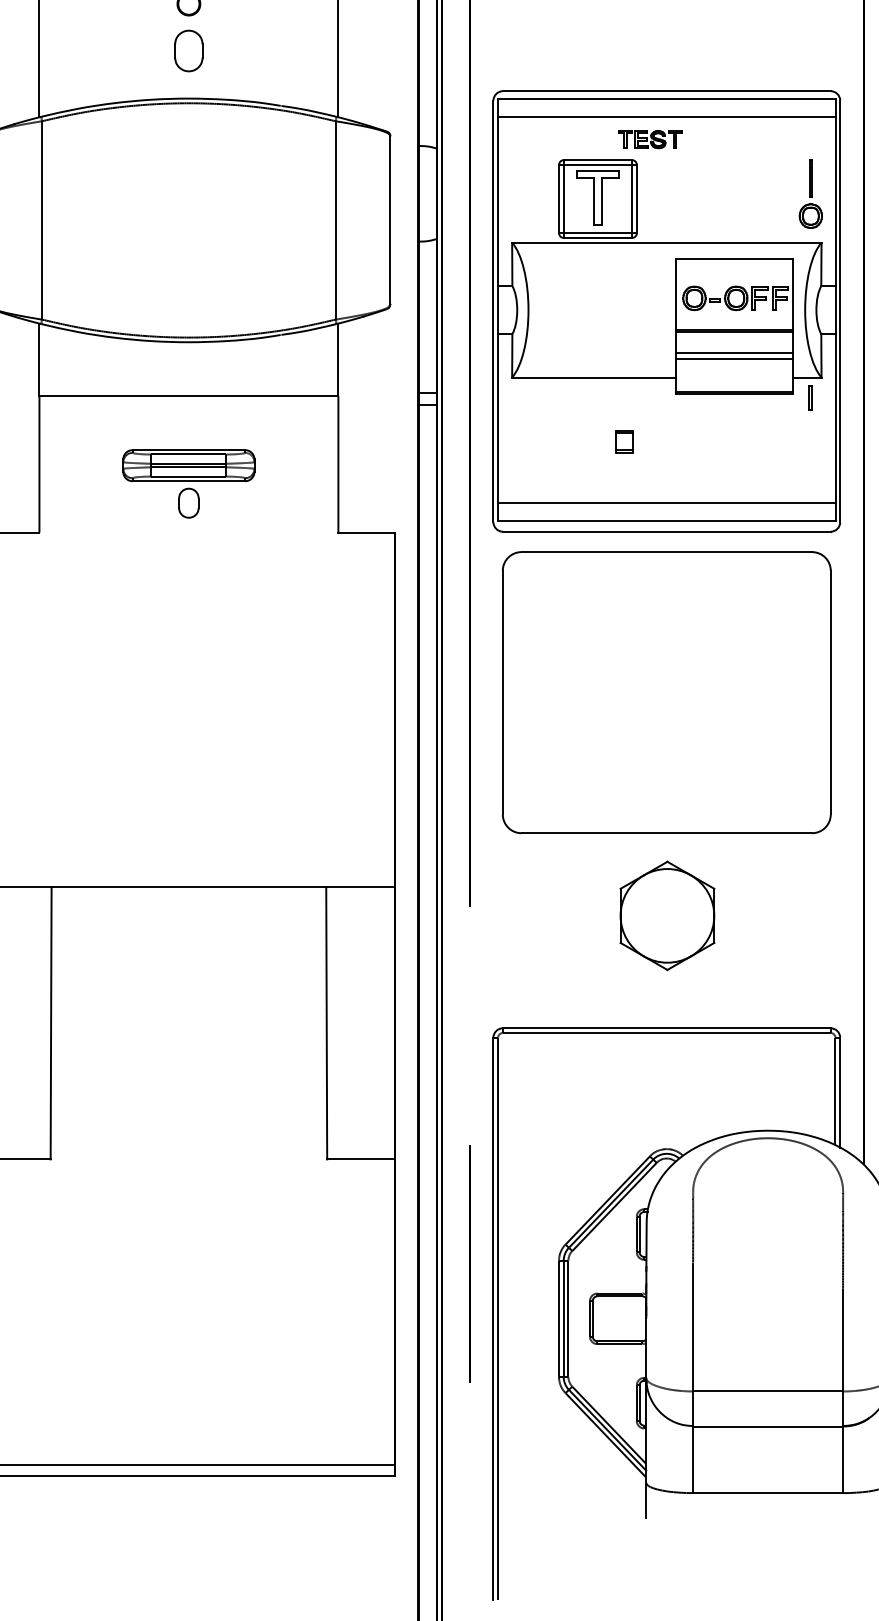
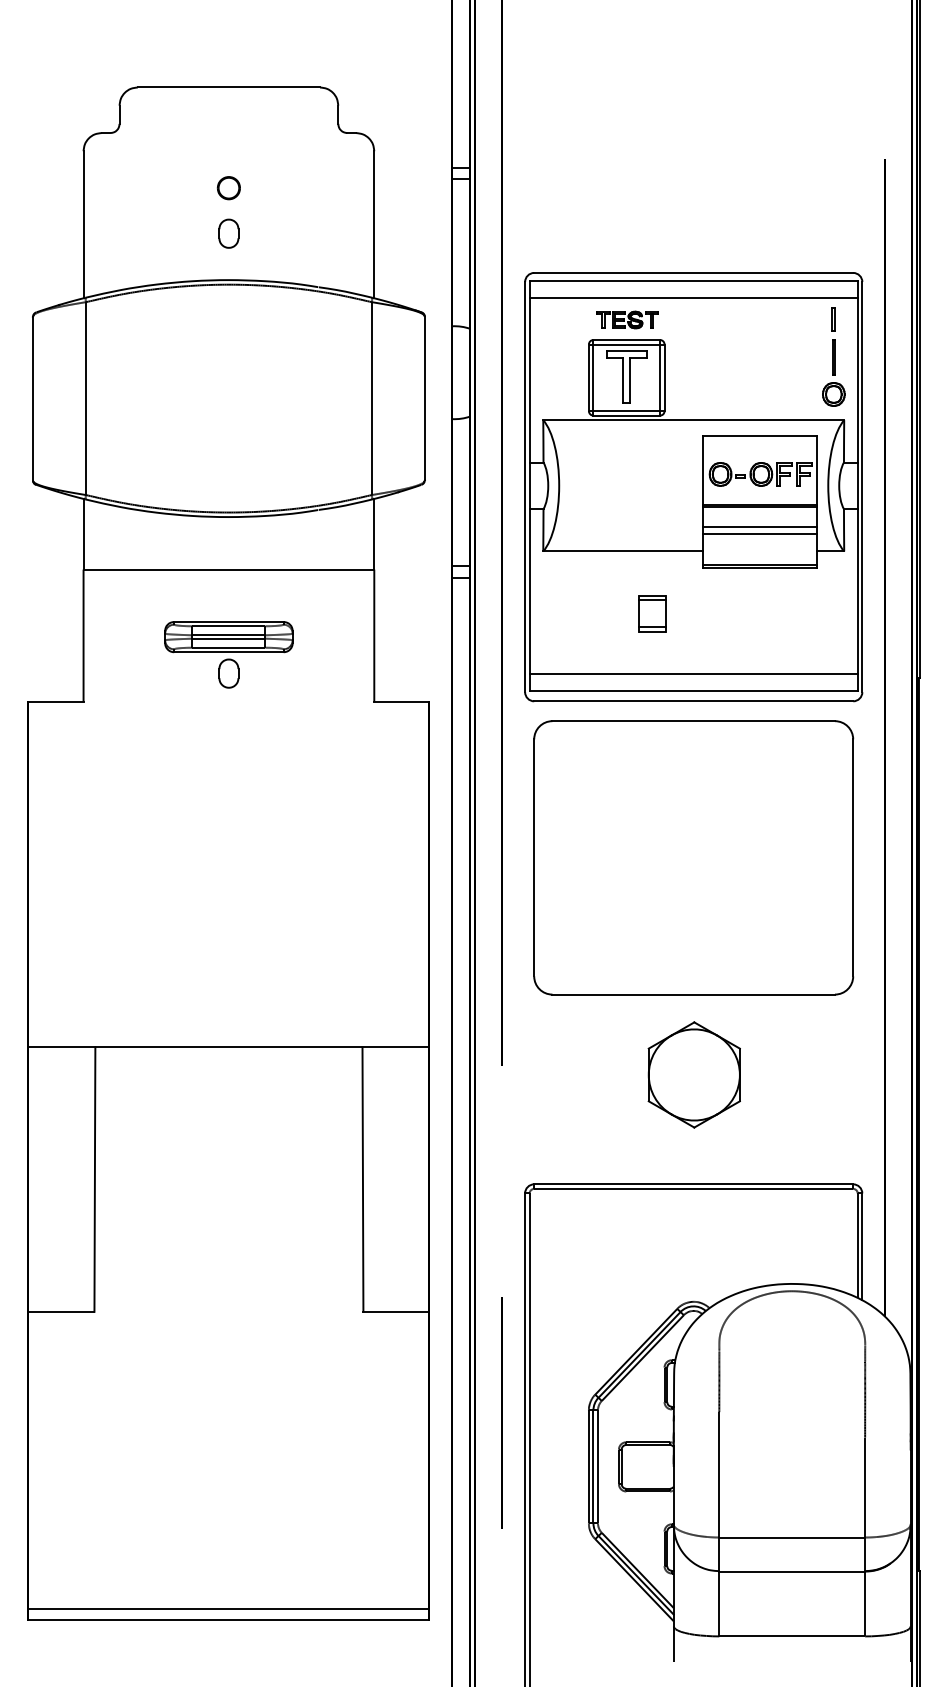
part: (188, 50) -> (228, 233), size x0.71
part: (650, 139) -> (627, 319), moved
line: (809, 398) -> (832, 319), moved
part: (624, 441) -> (652, 613), size x1.67

